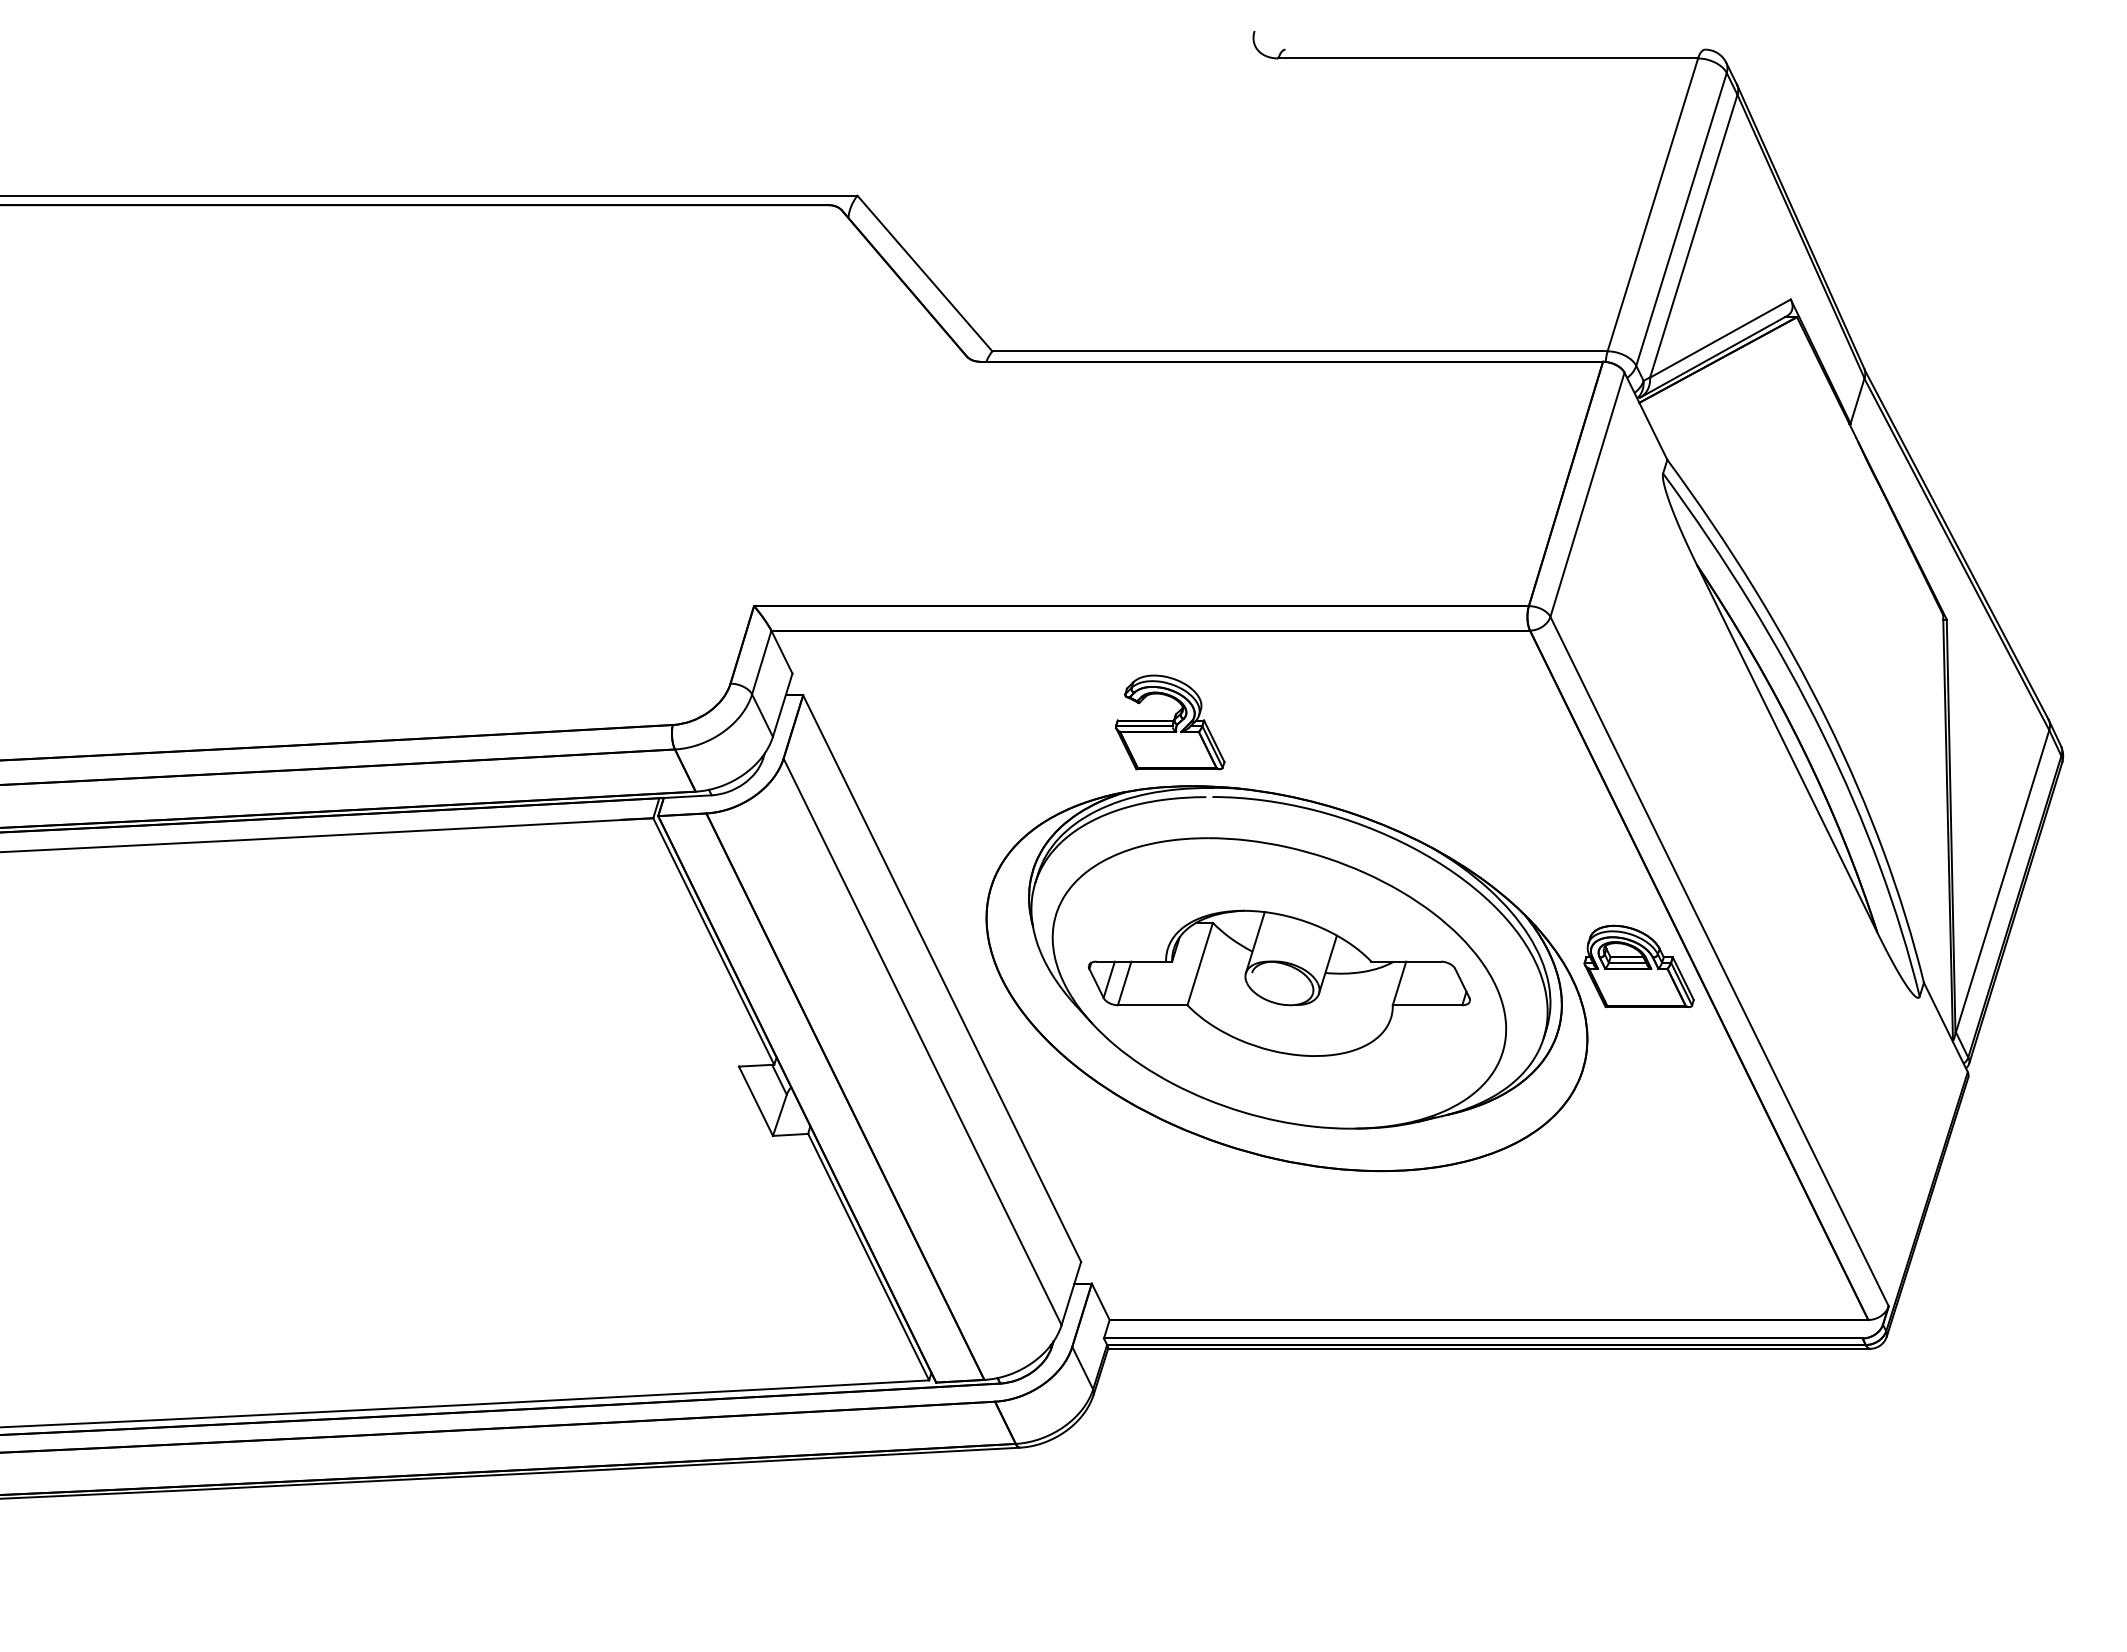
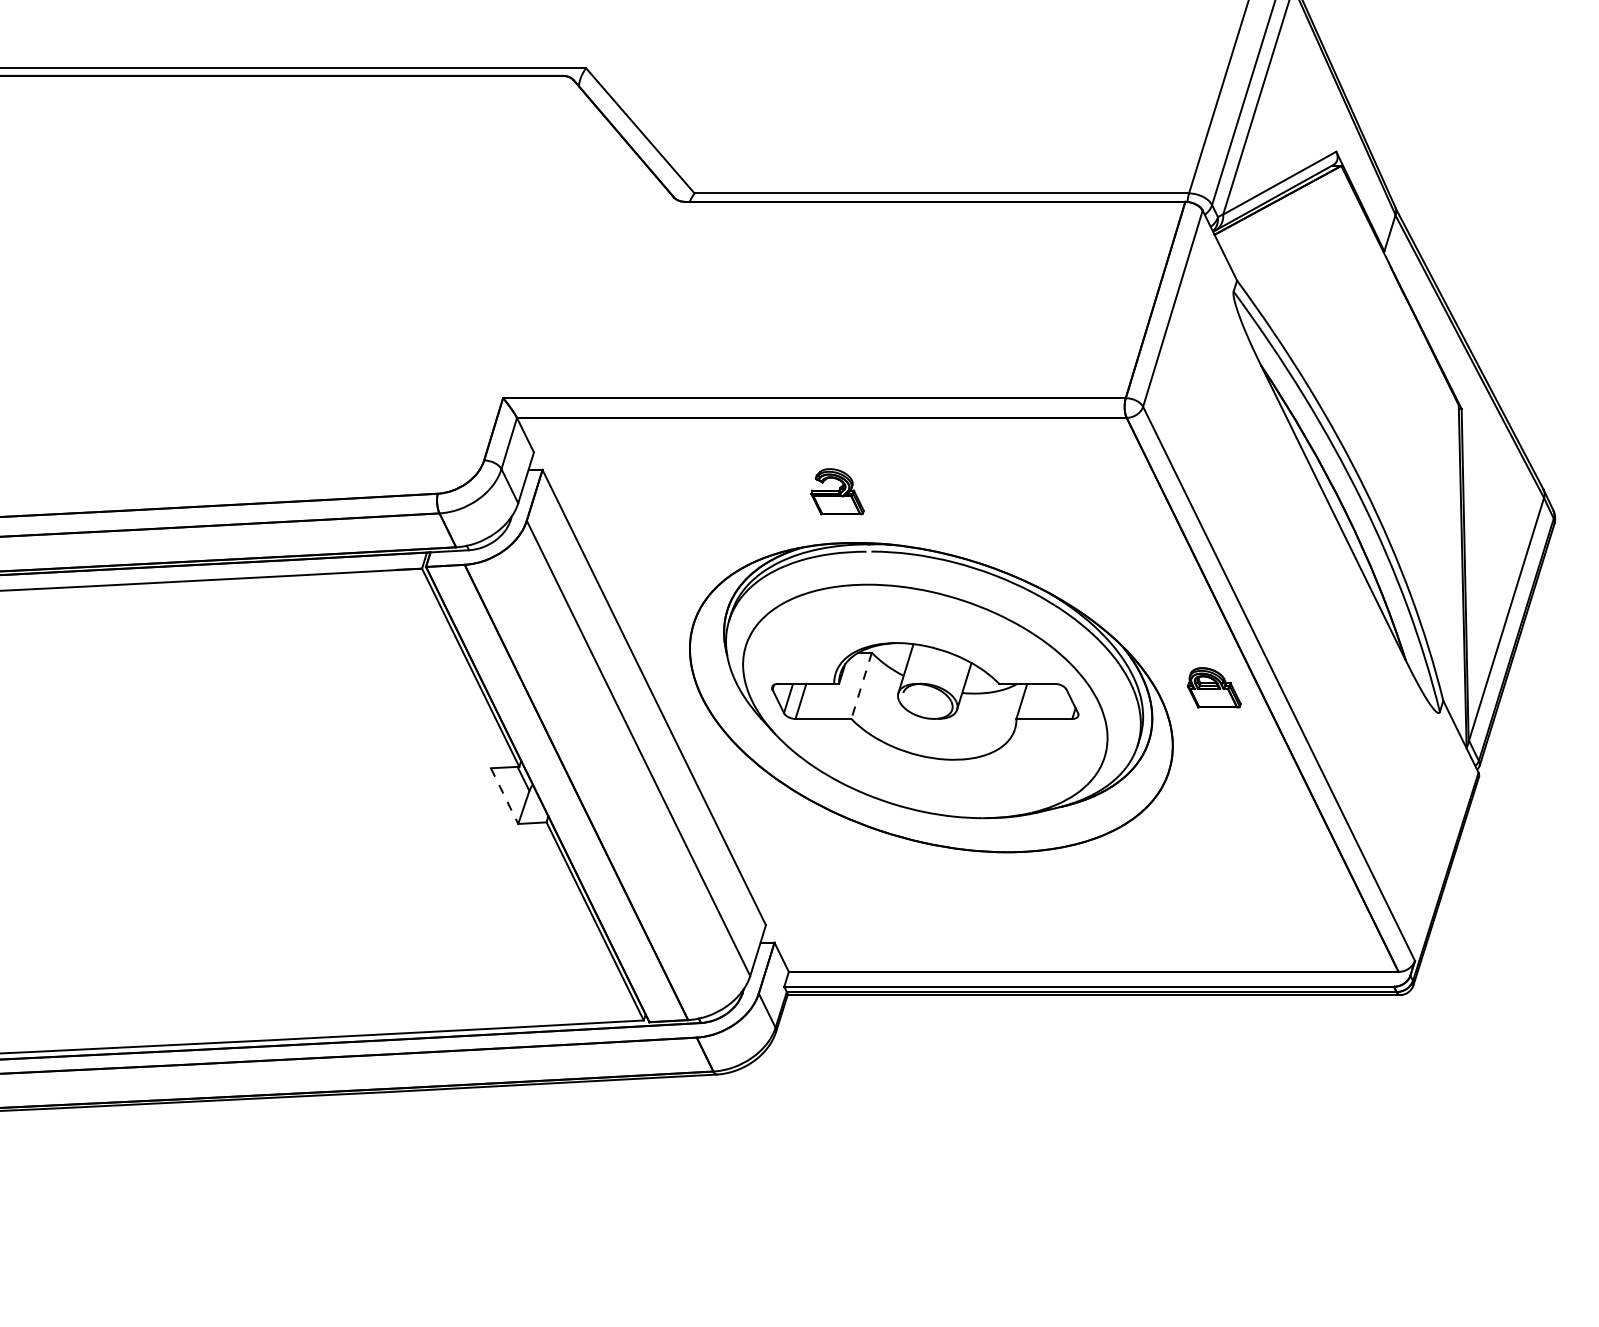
part: (1170, 722) -> (837, 491), size x0.6
line: (1200, 964) -> (861, 686), solid -> dashed
part: (1638, 966) -> (1213, 687), size x0.6
line: (755, 1101) -> (504, 796), solid -> dashed

